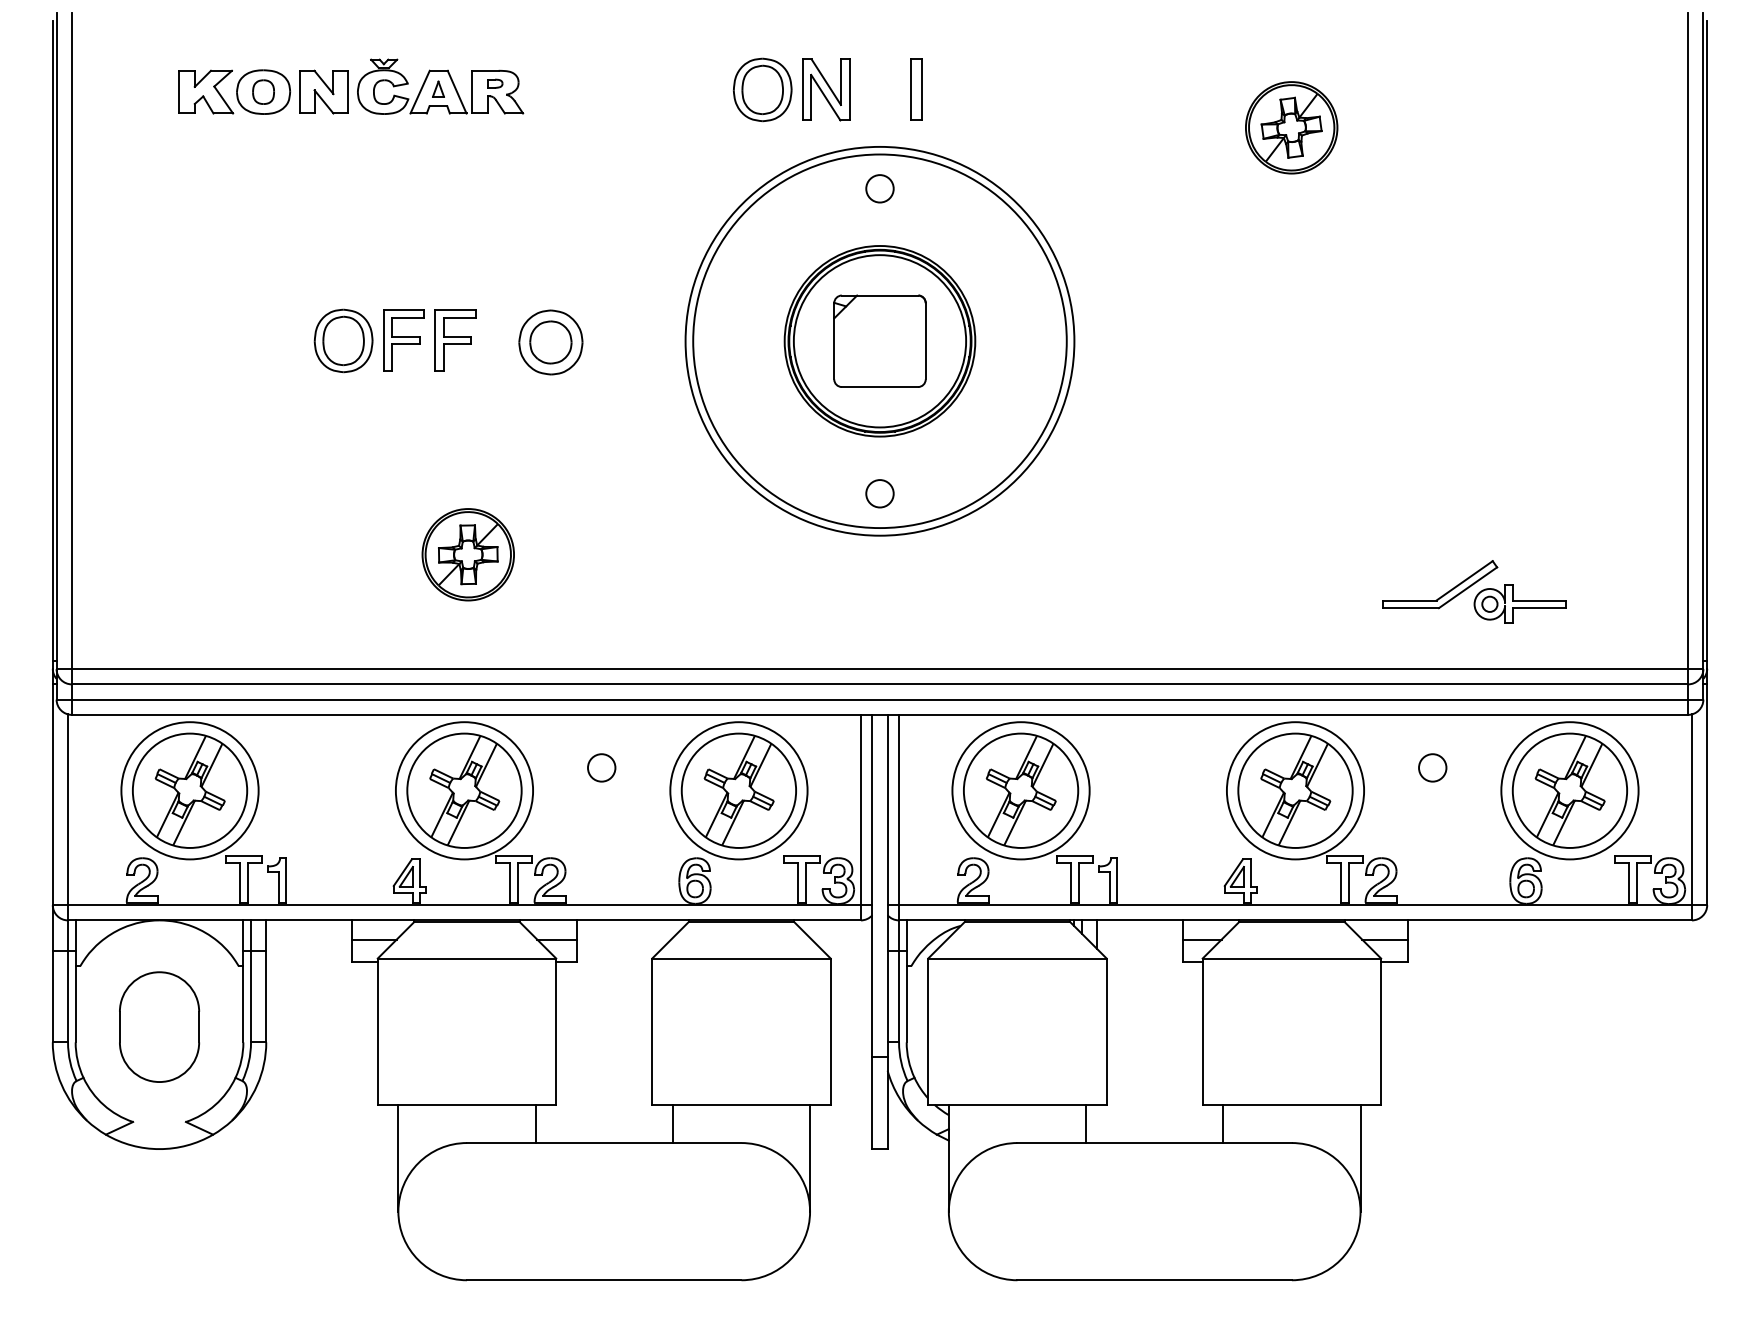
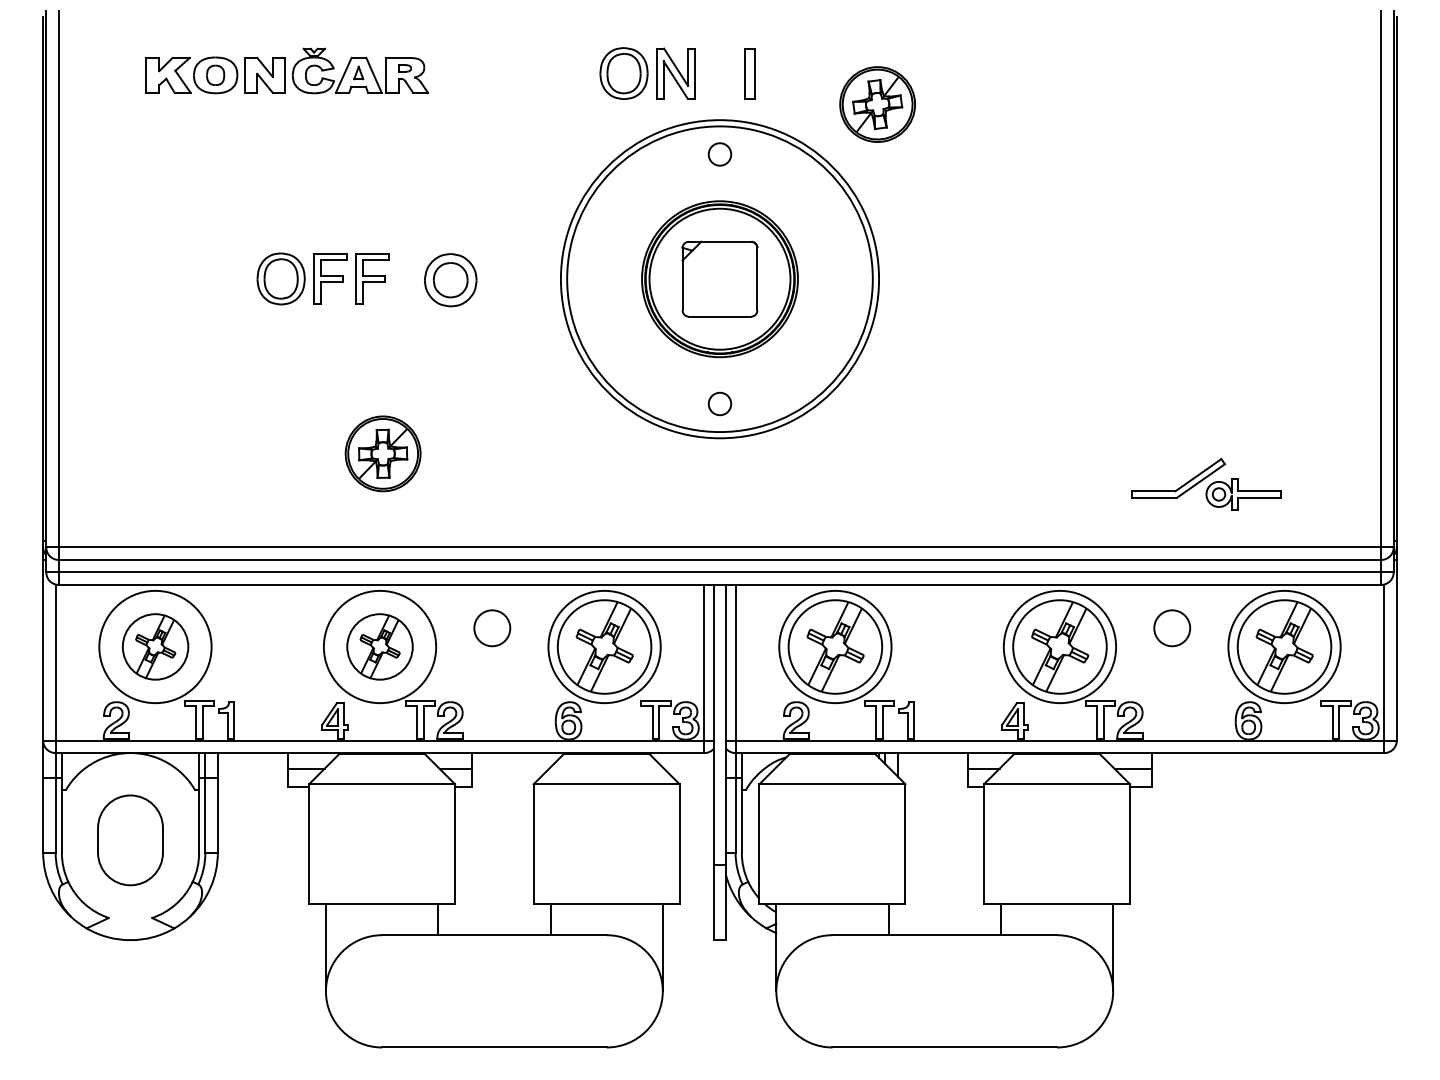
part: (1291, 127) -> (877, 104), moved
circle: (601, 767) -> (492, 627), size x1.6
circle: (1432, 767) -> (1172, 627), size x1.6
part: (190, 790) -> (155, 646), size x0.7
part: (464, 790) -> (380, 646), size x0.7

